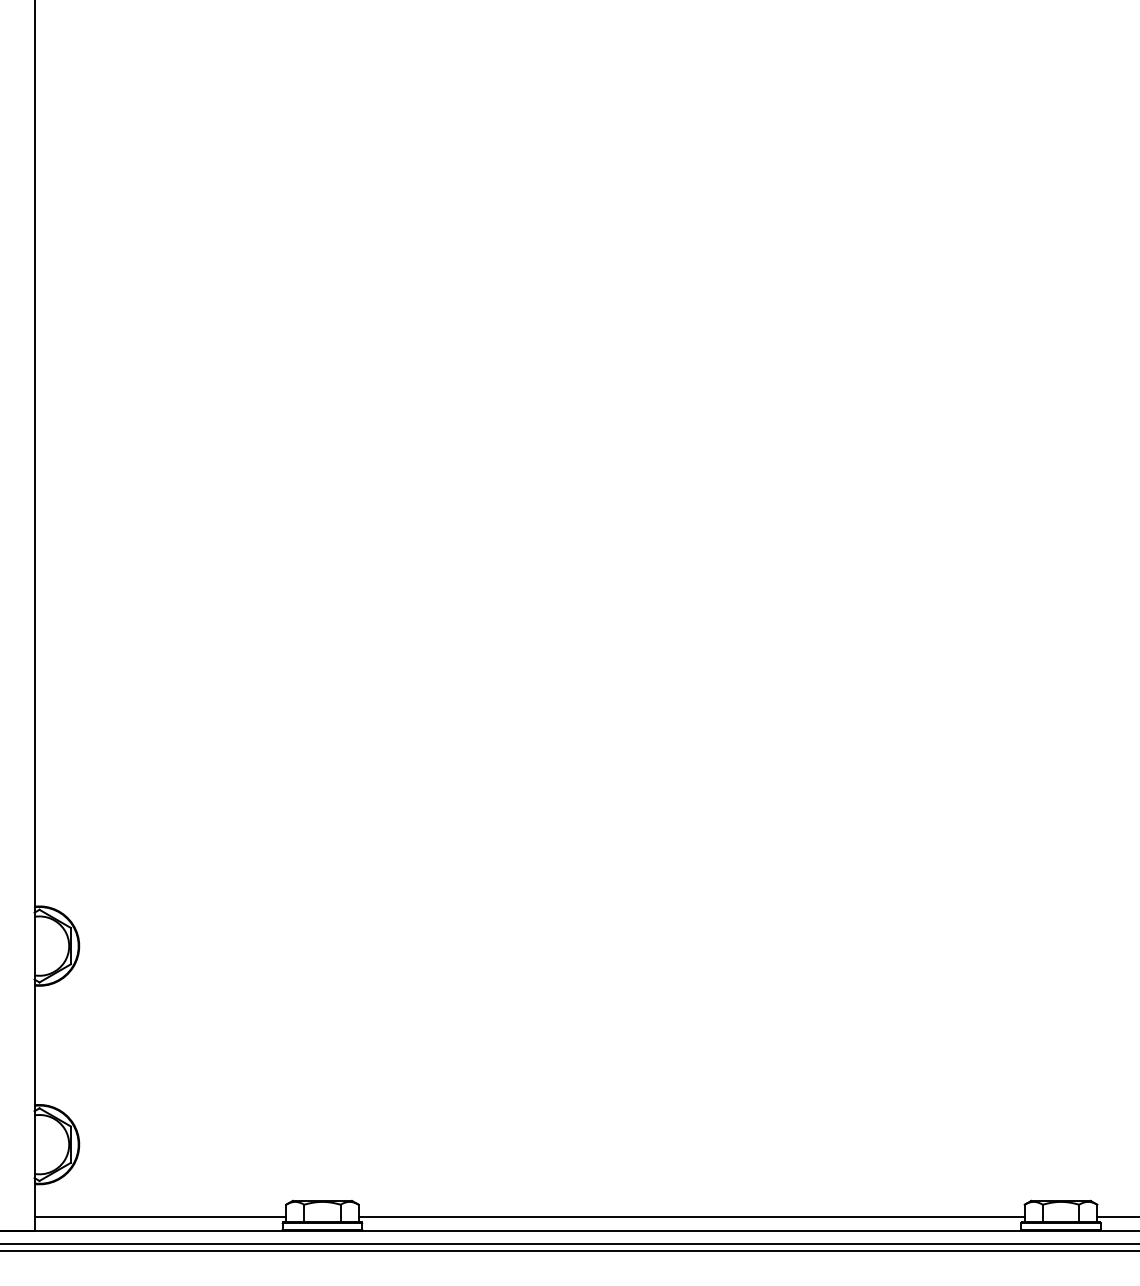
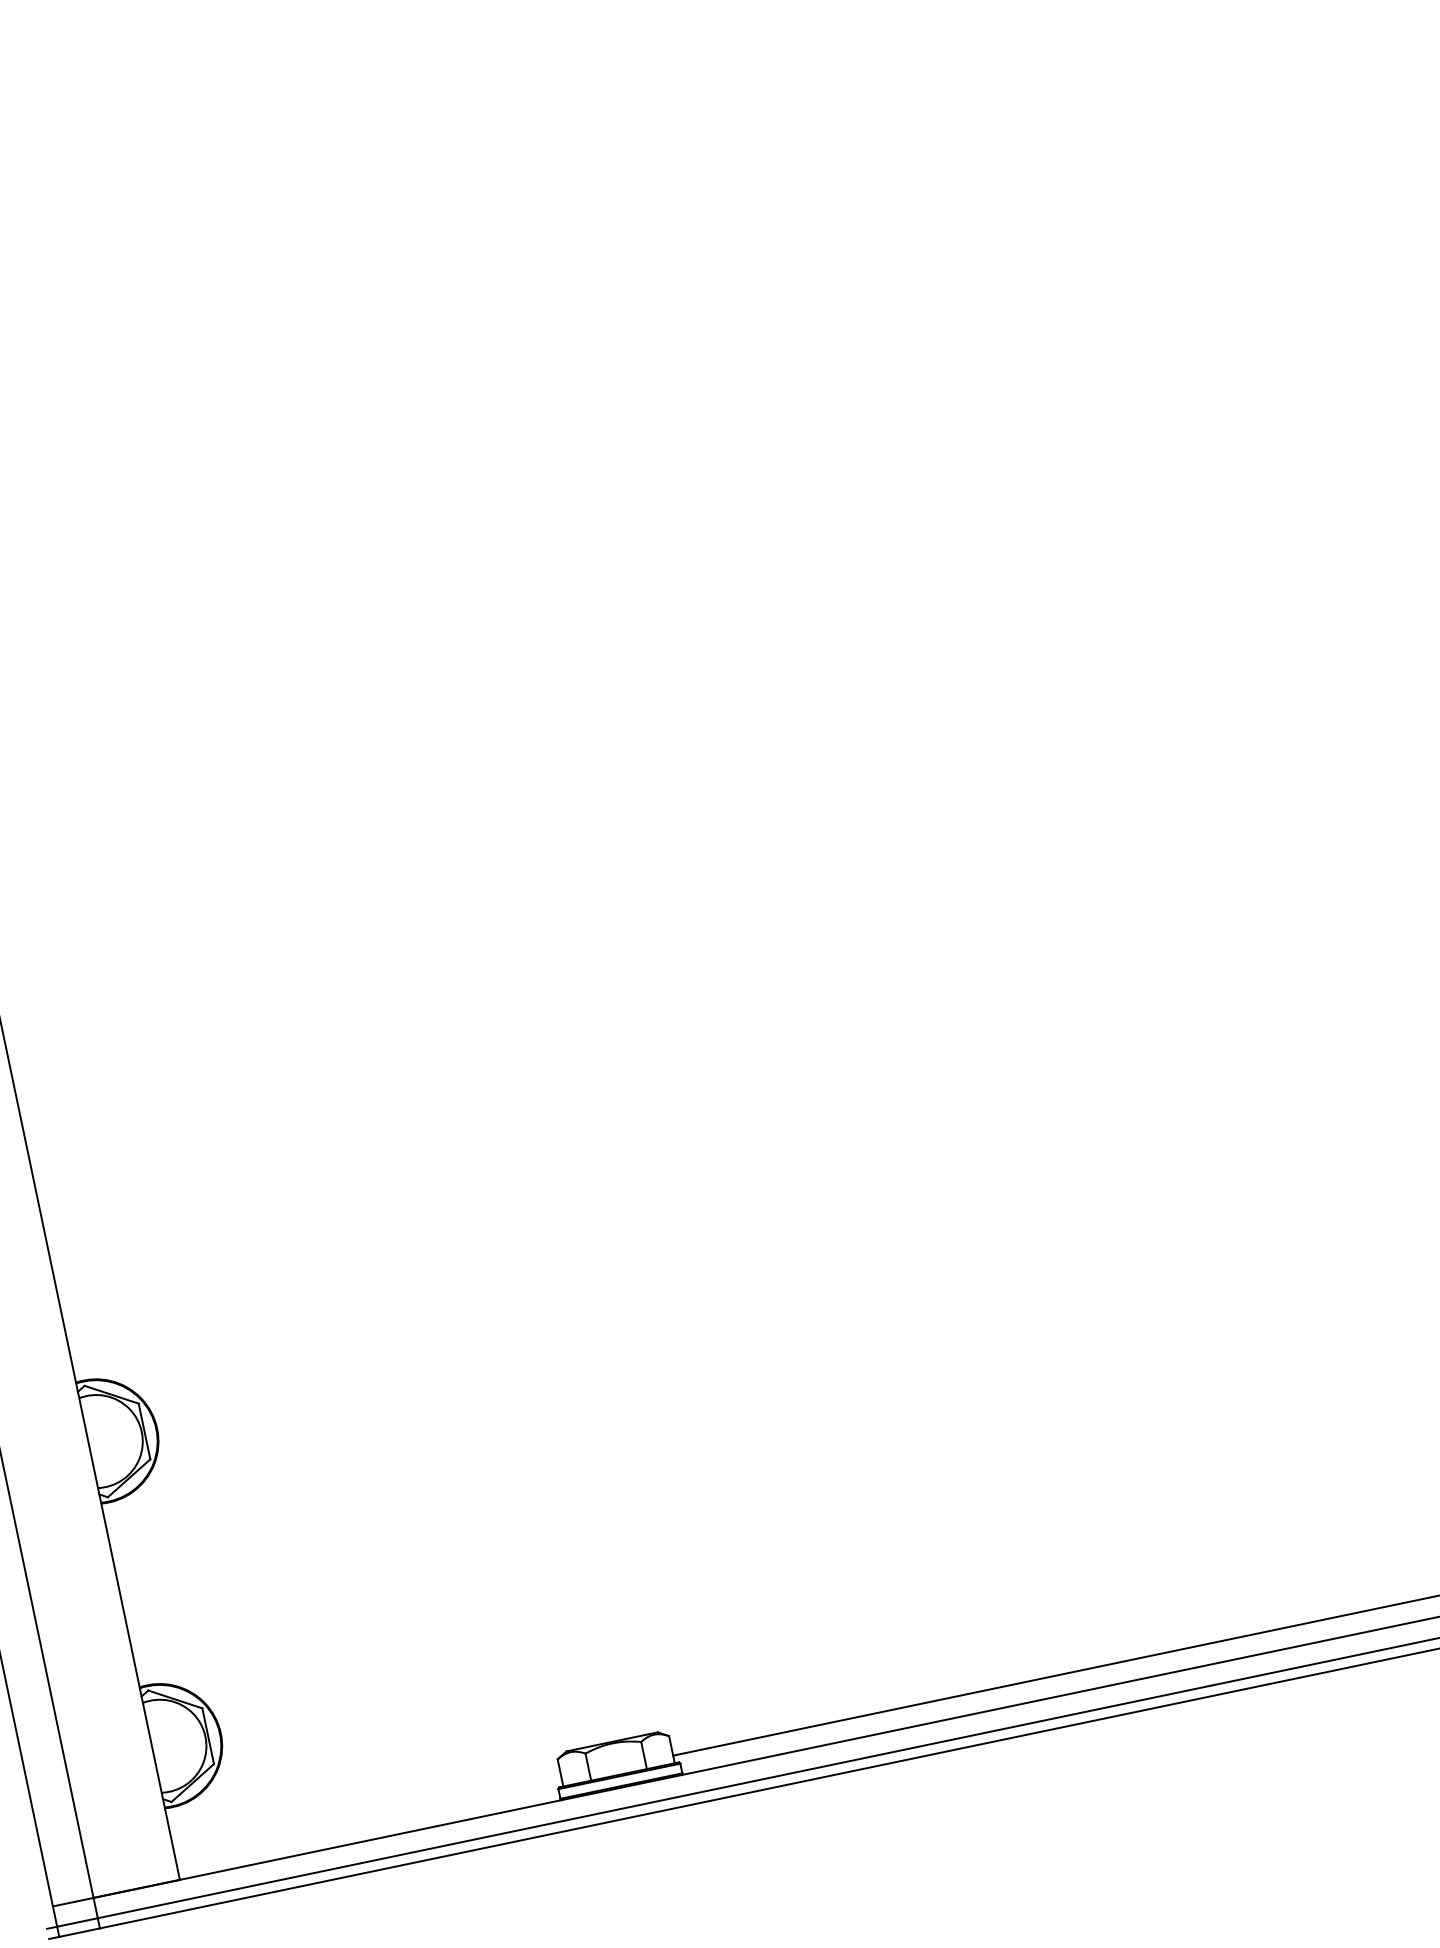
line: (160, 1217) -> (368, 1819), removed

